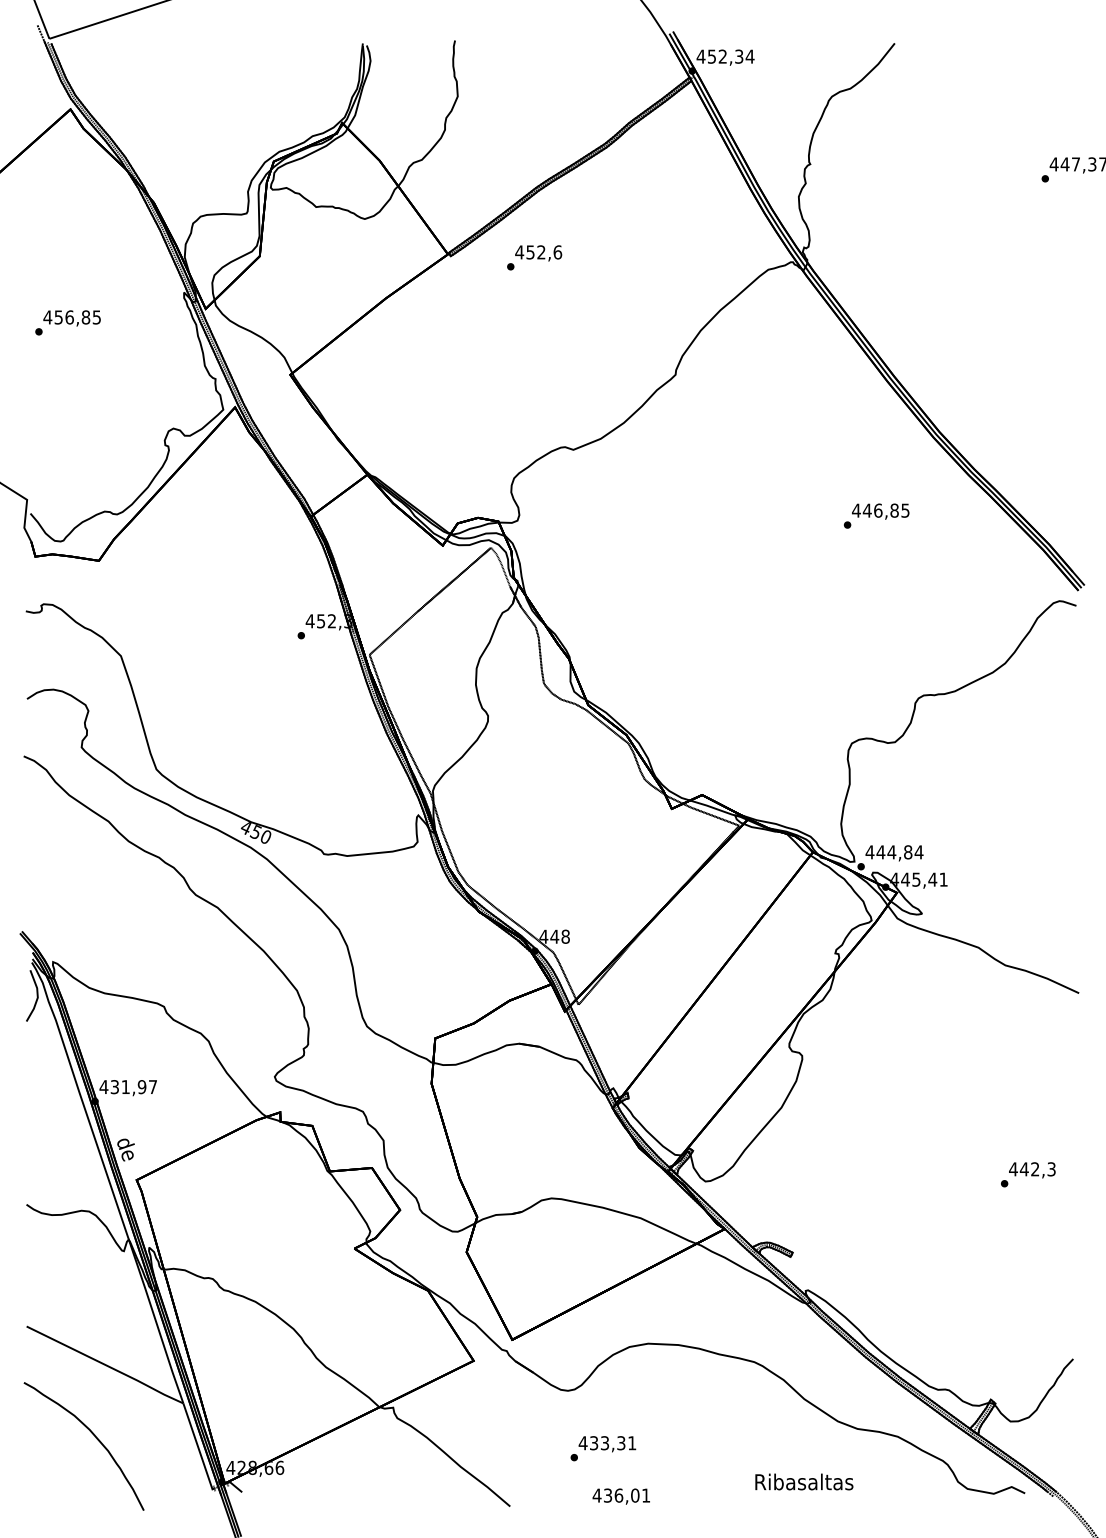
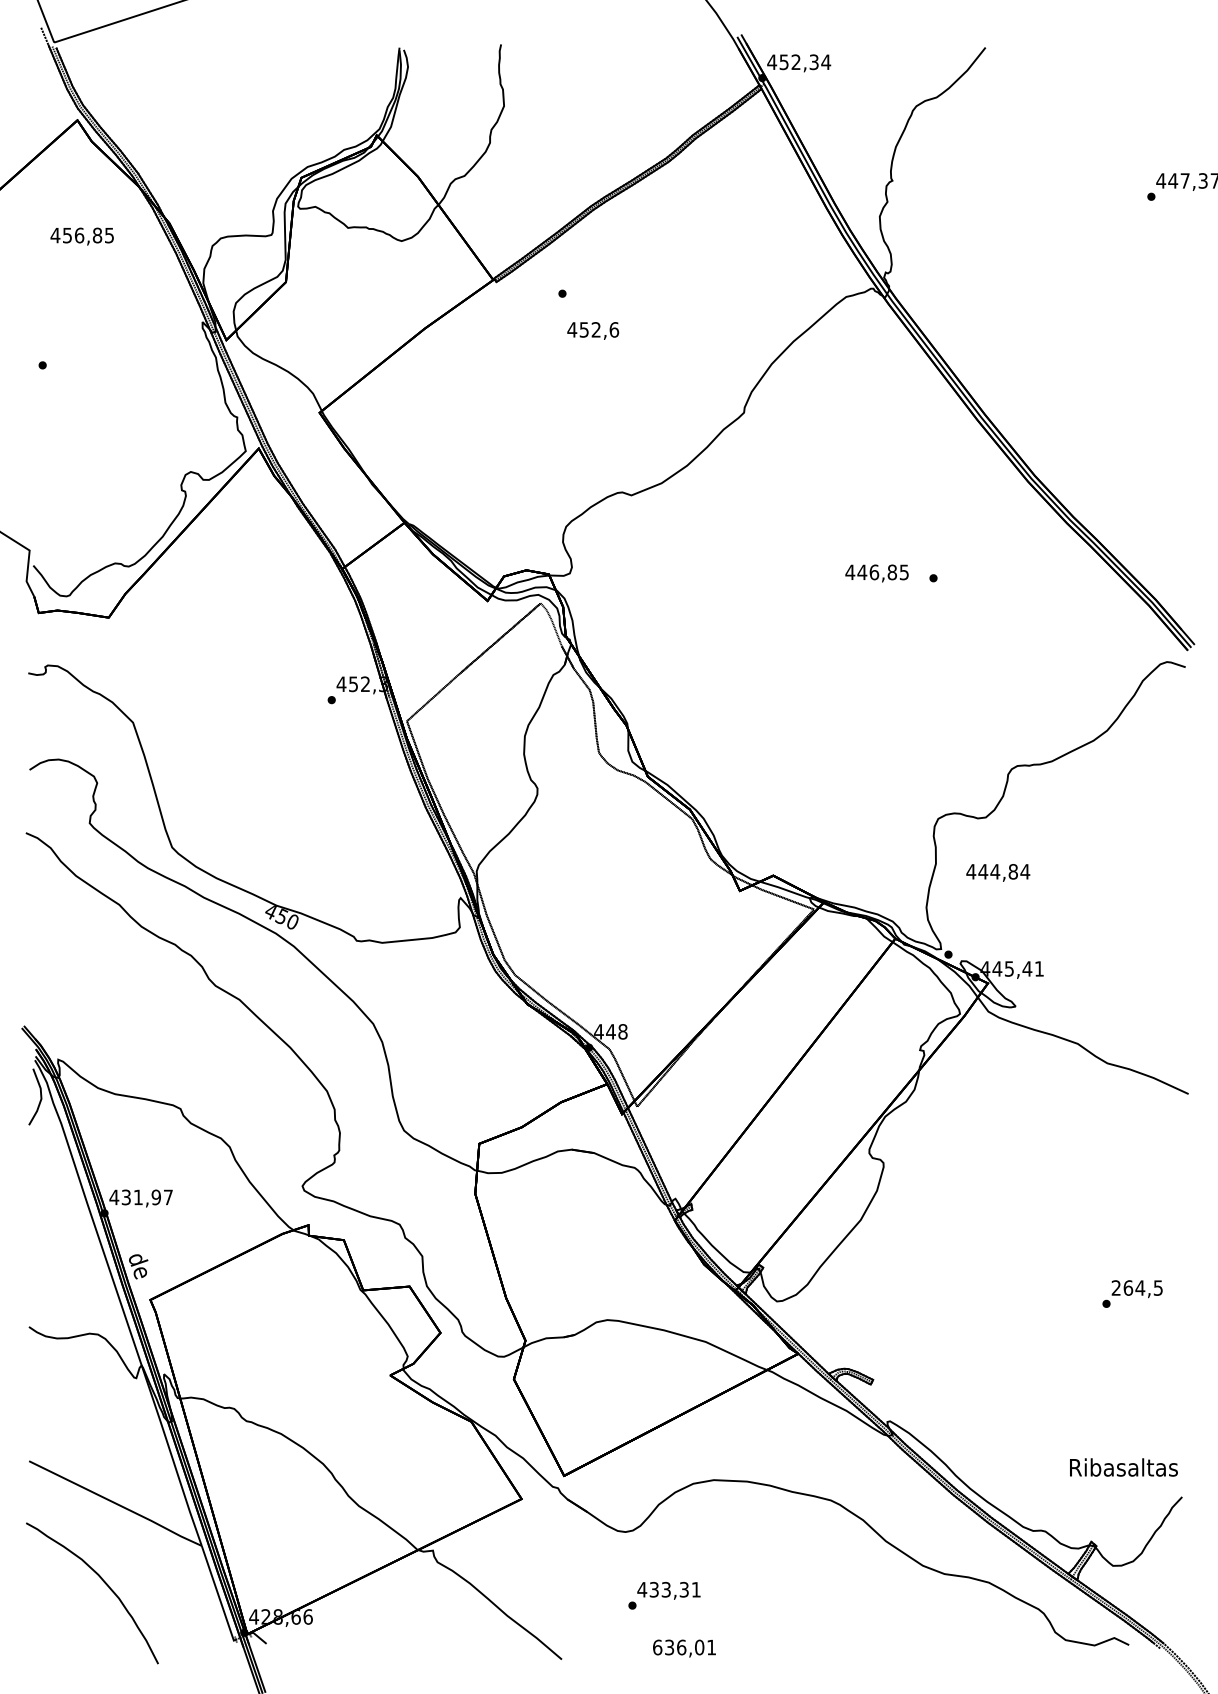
text: (538, 252) -> (593, 330), moved
text: (71, 318) -> (81, 236), moved
text: (880, 511) -> (876, 573), moved
text: (894, 852) -> (998, 872), moved
text: (1031, 1168) -> (1136, 1287), 442,3 -> 264,5
text: (803, 1481) -> (1123, 1467), moved
text: (597, 1495) -> (657, 1647), 436,01 -> 636,01

